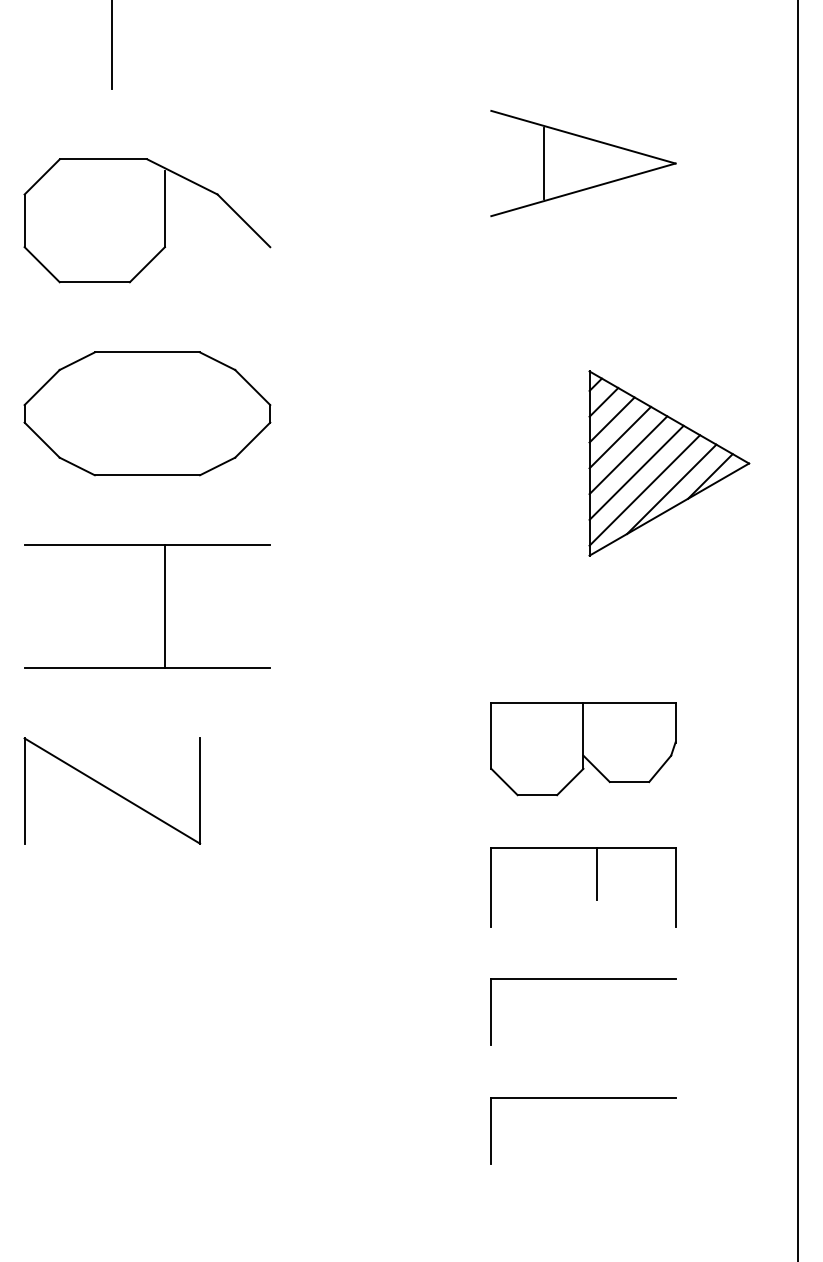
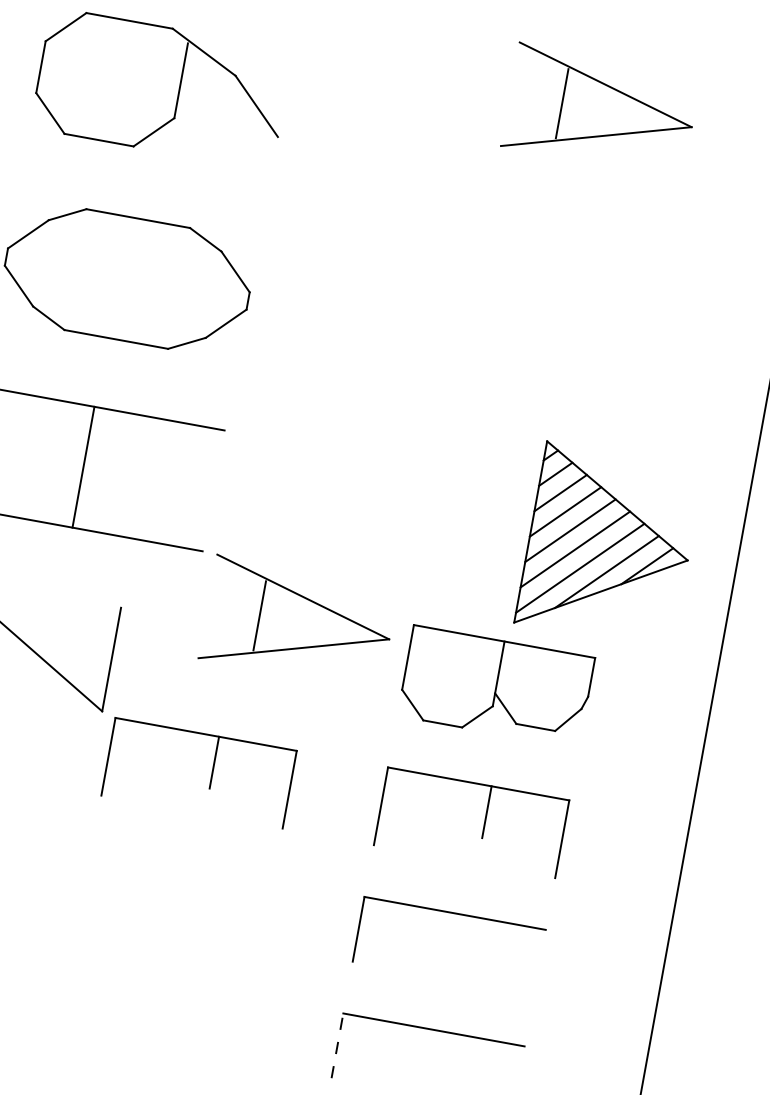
part: (669, 463) -> (609, 546), moved
line: (164, 606) -> (83, 466), moved
part: (377, 721) -> (298, 622), added
part: (319, 887) -> (211, 775), added
line: (491, 1130) -> (337, 1045), solid -> dashed

